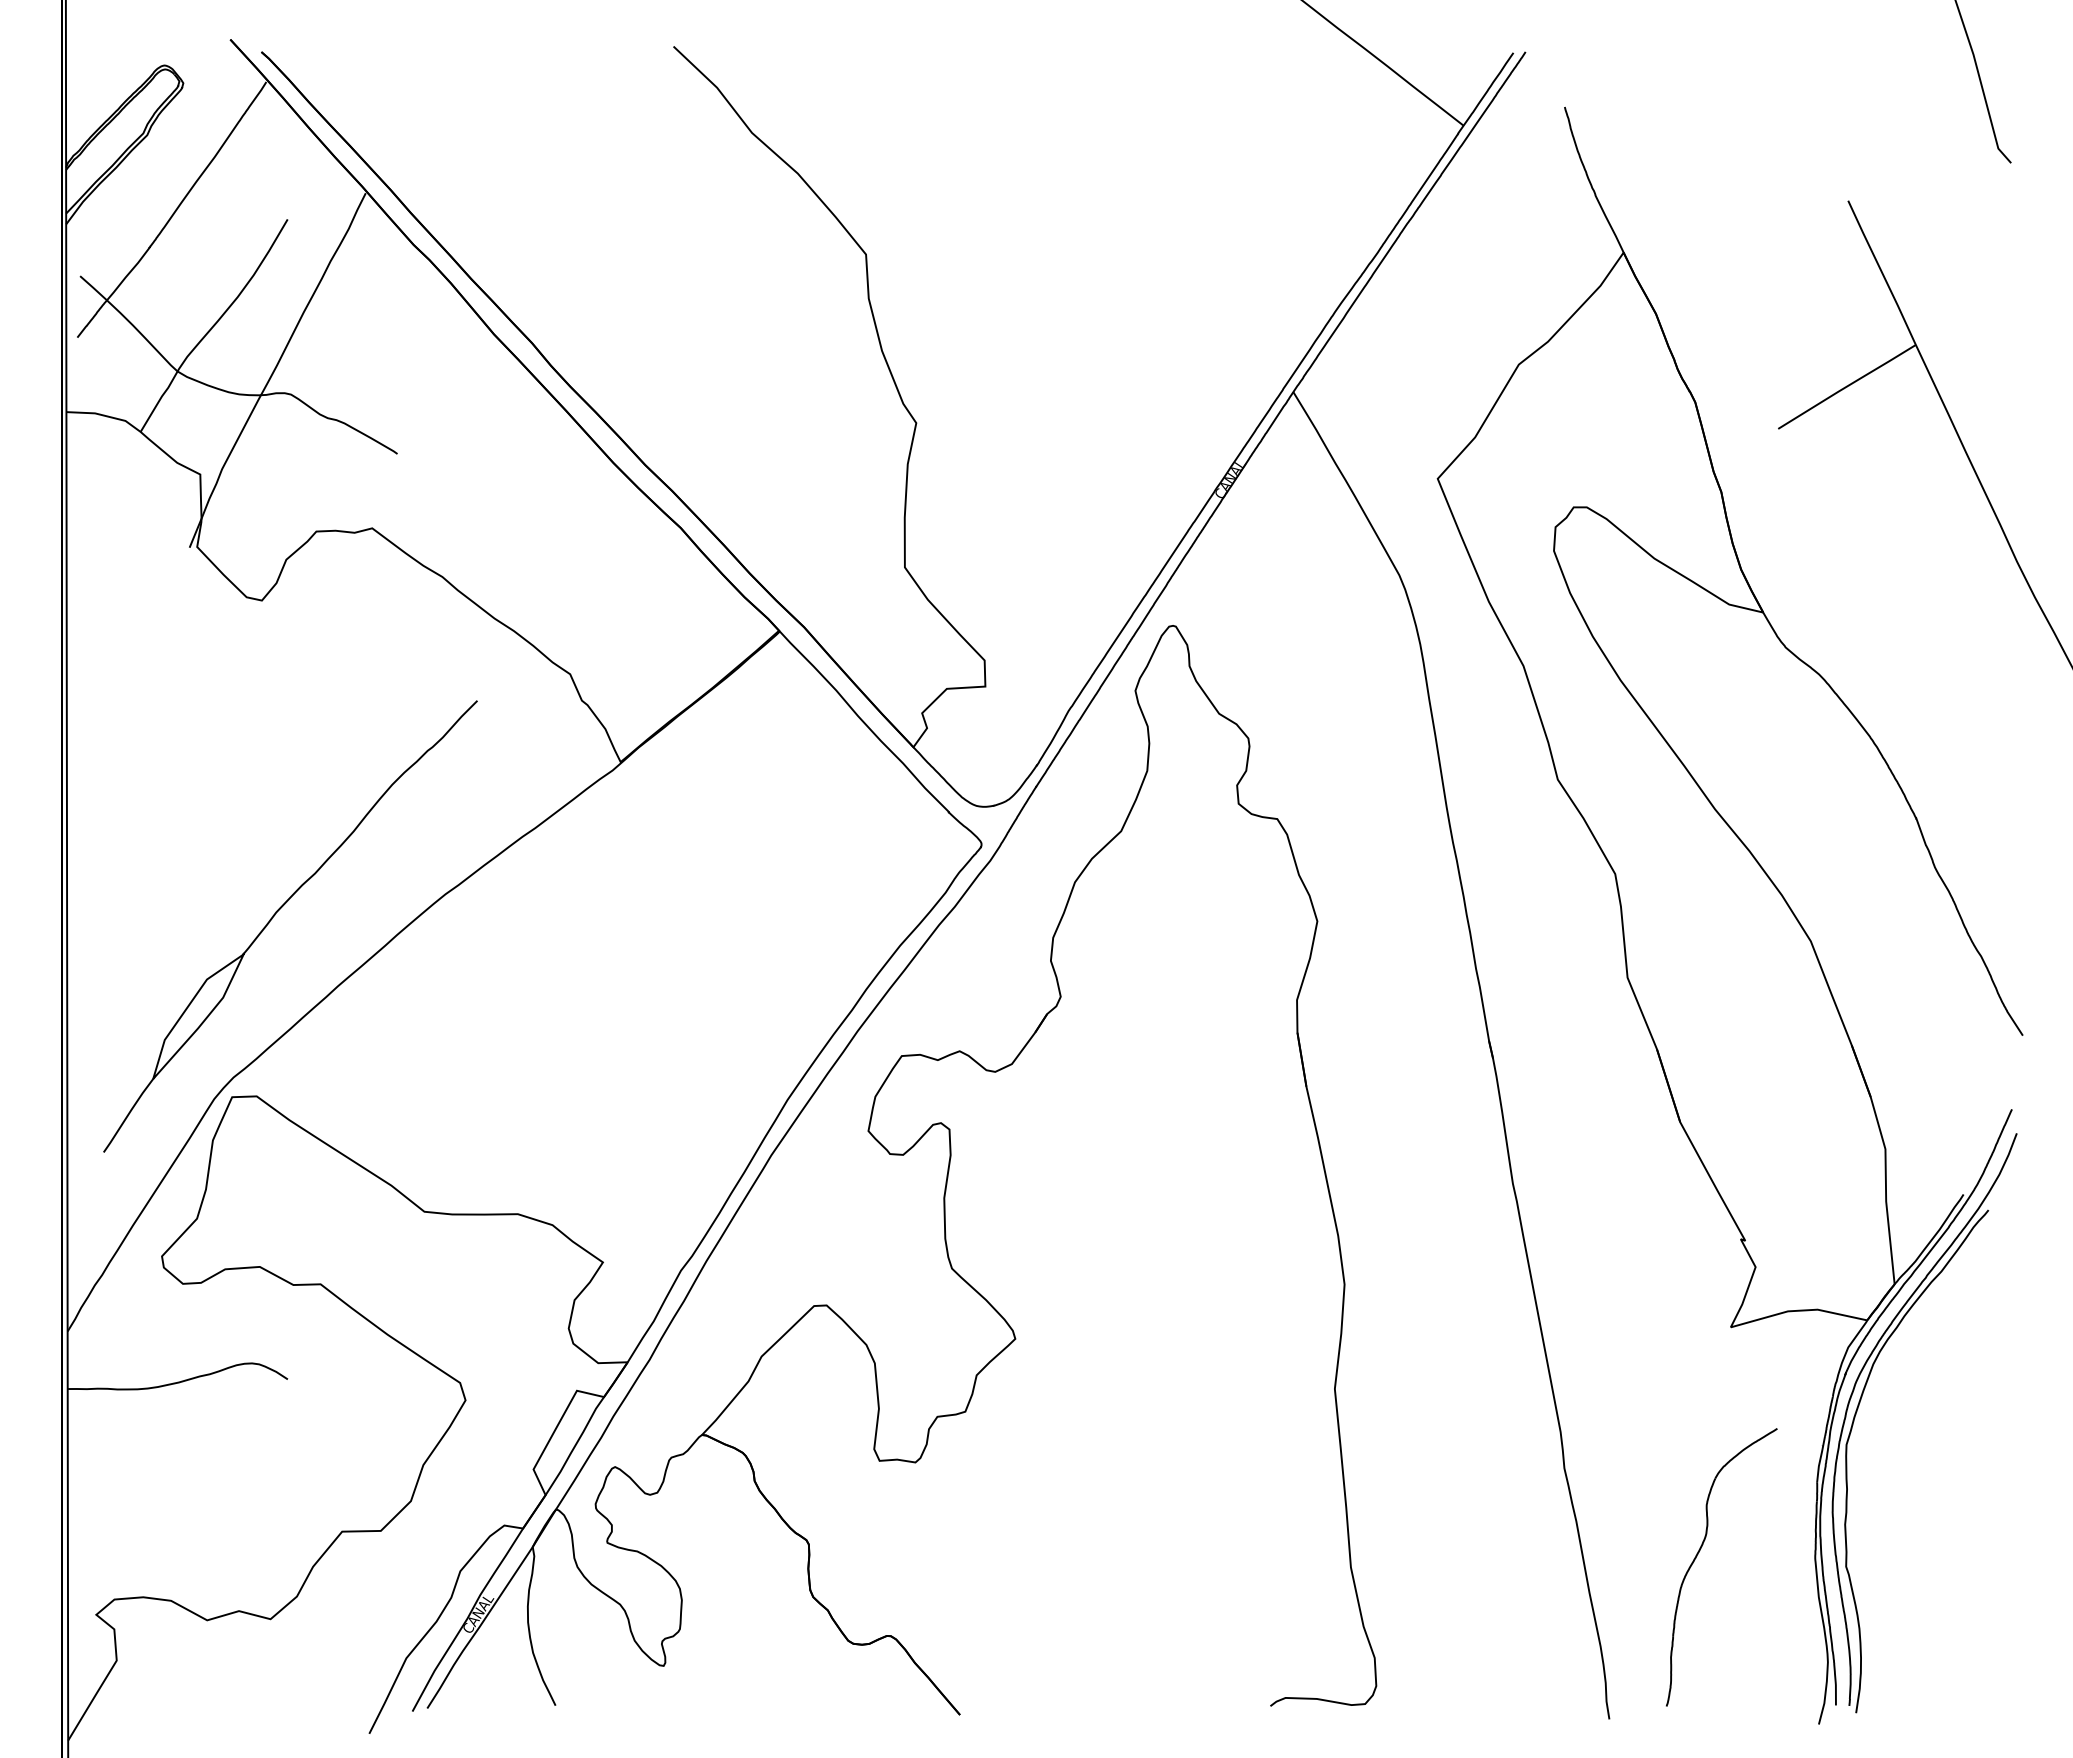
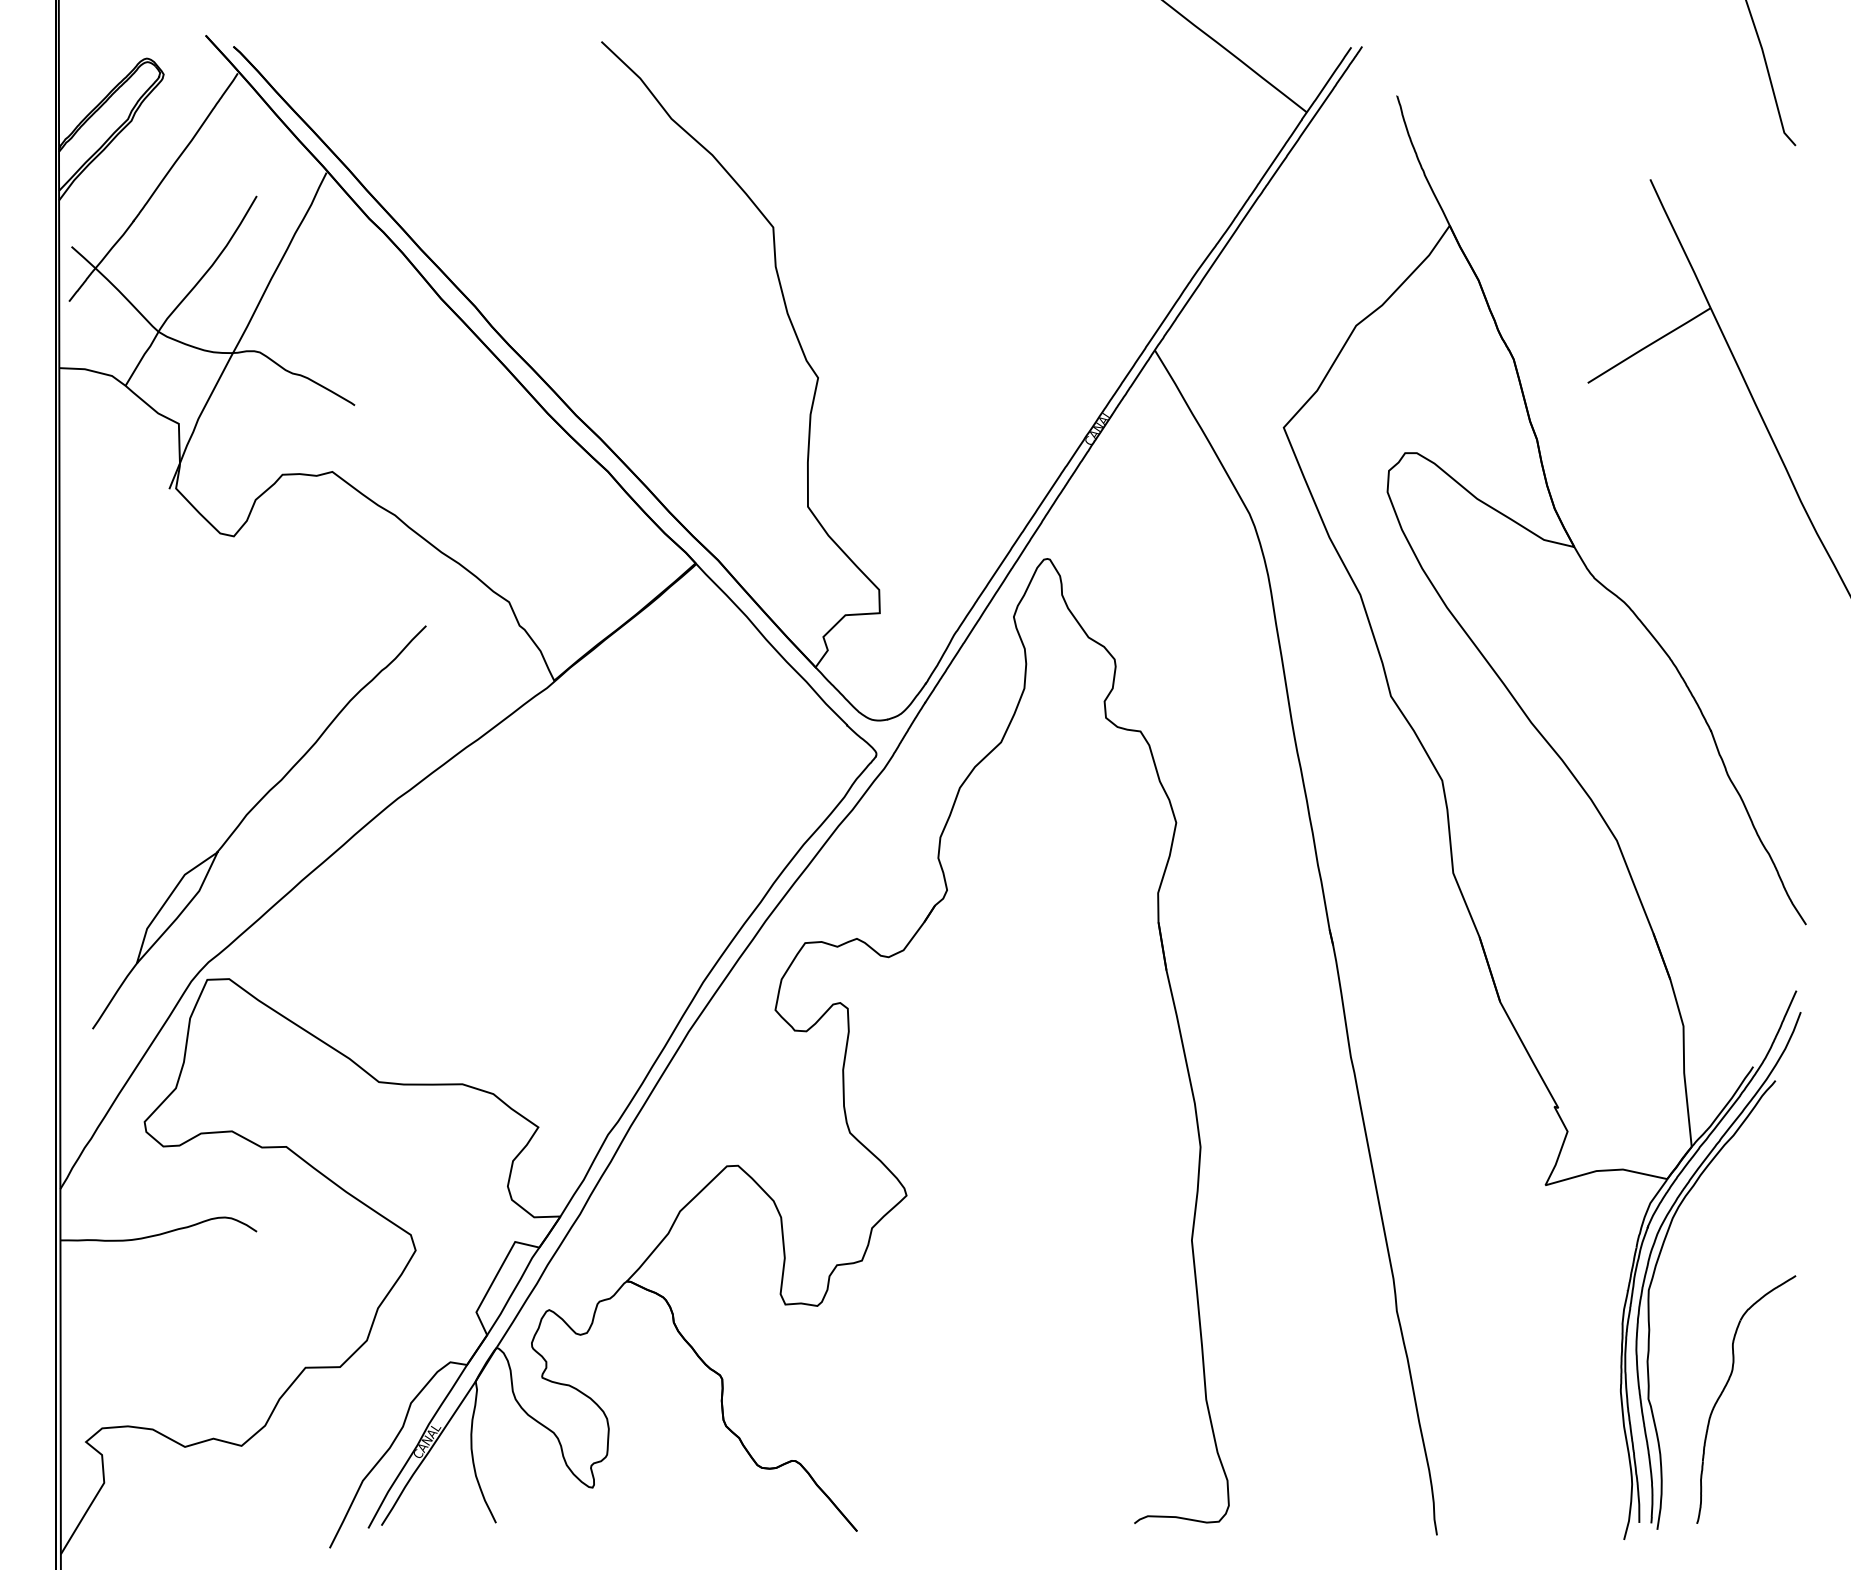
part: (1697, 1556) -> (1724, 1389), moved

